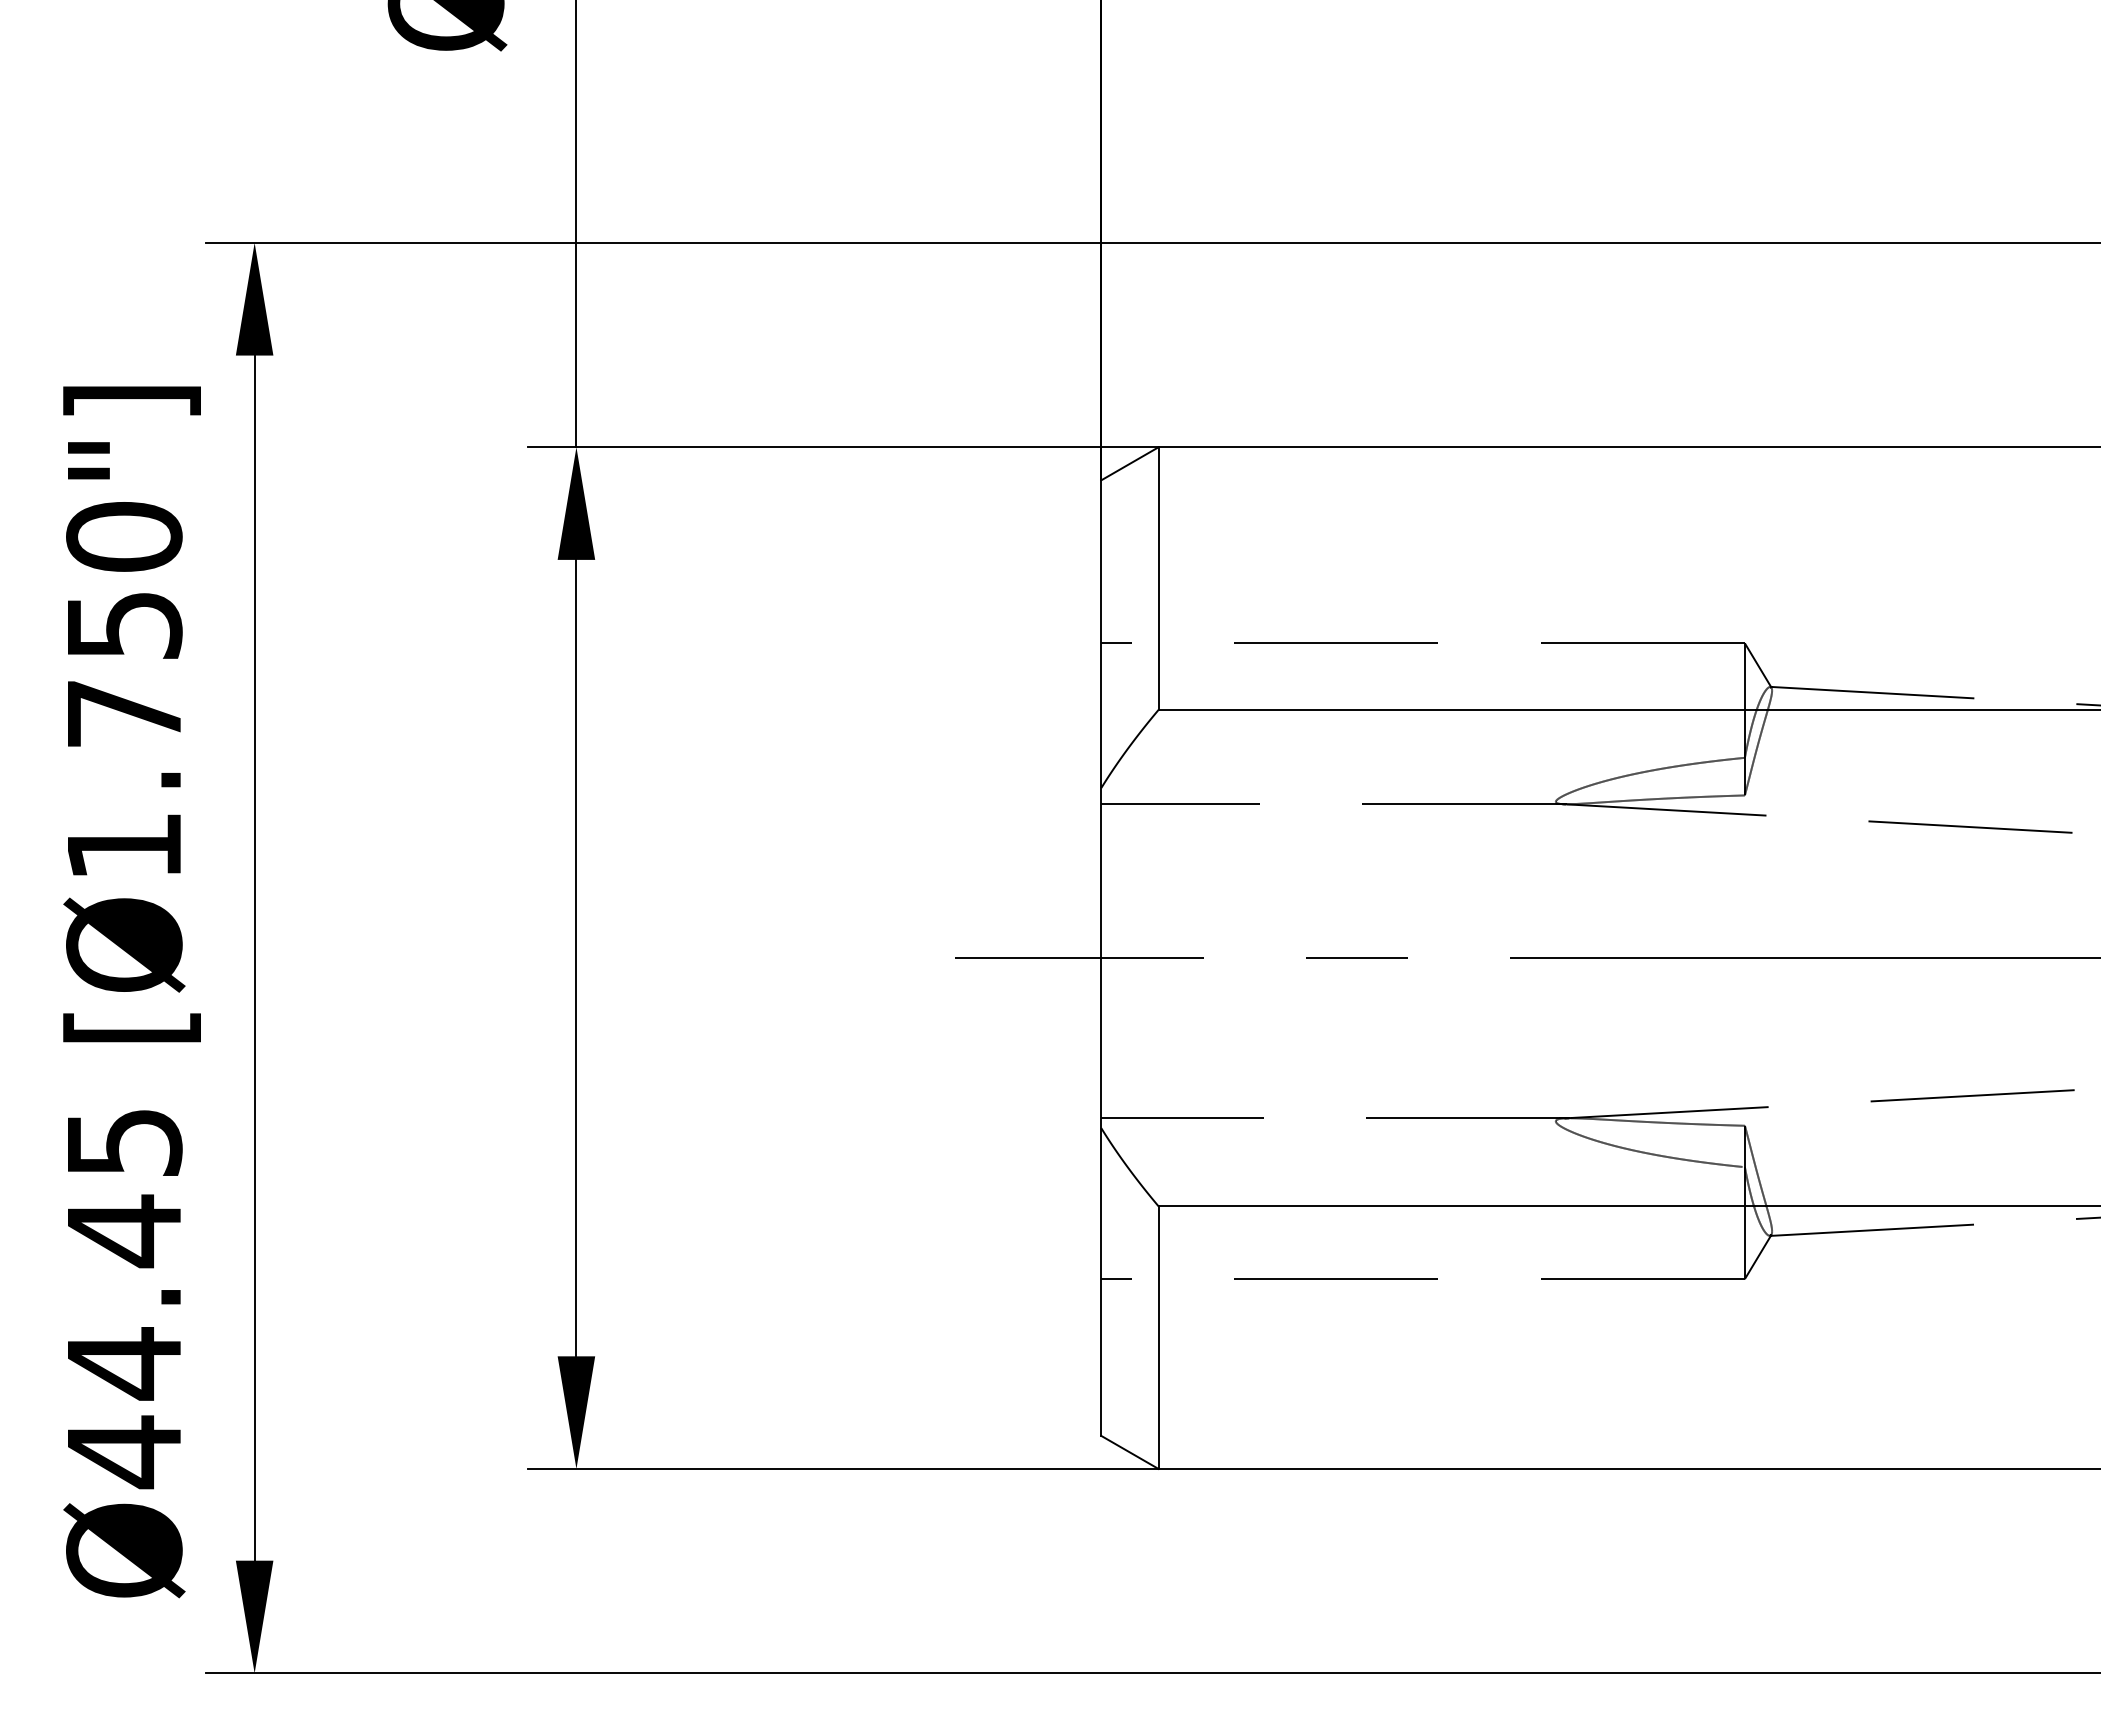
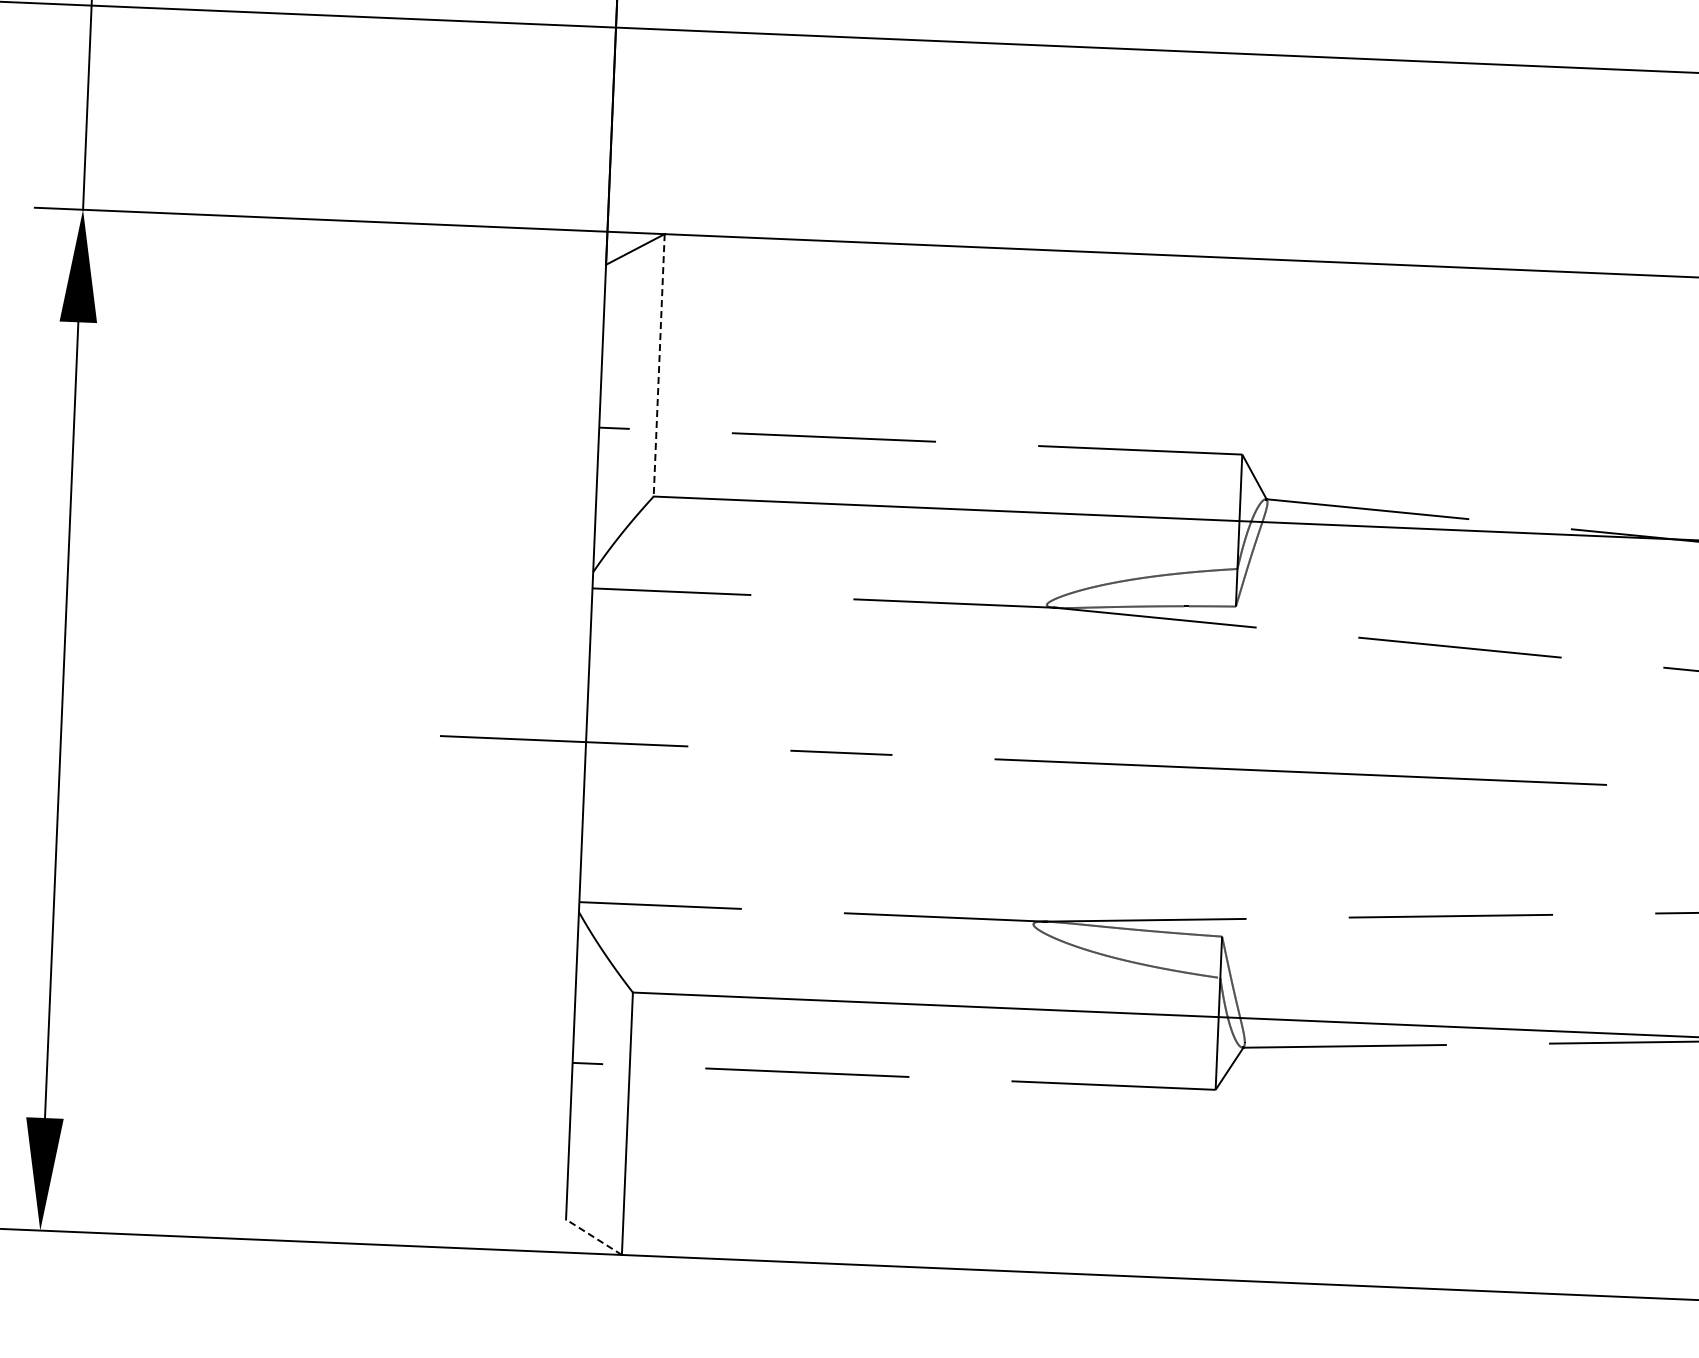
line: (1158, 579) -> (659, 366), solid -> dashed
line: (1129, 1452) -> (593, 1237), solid -> dashed

